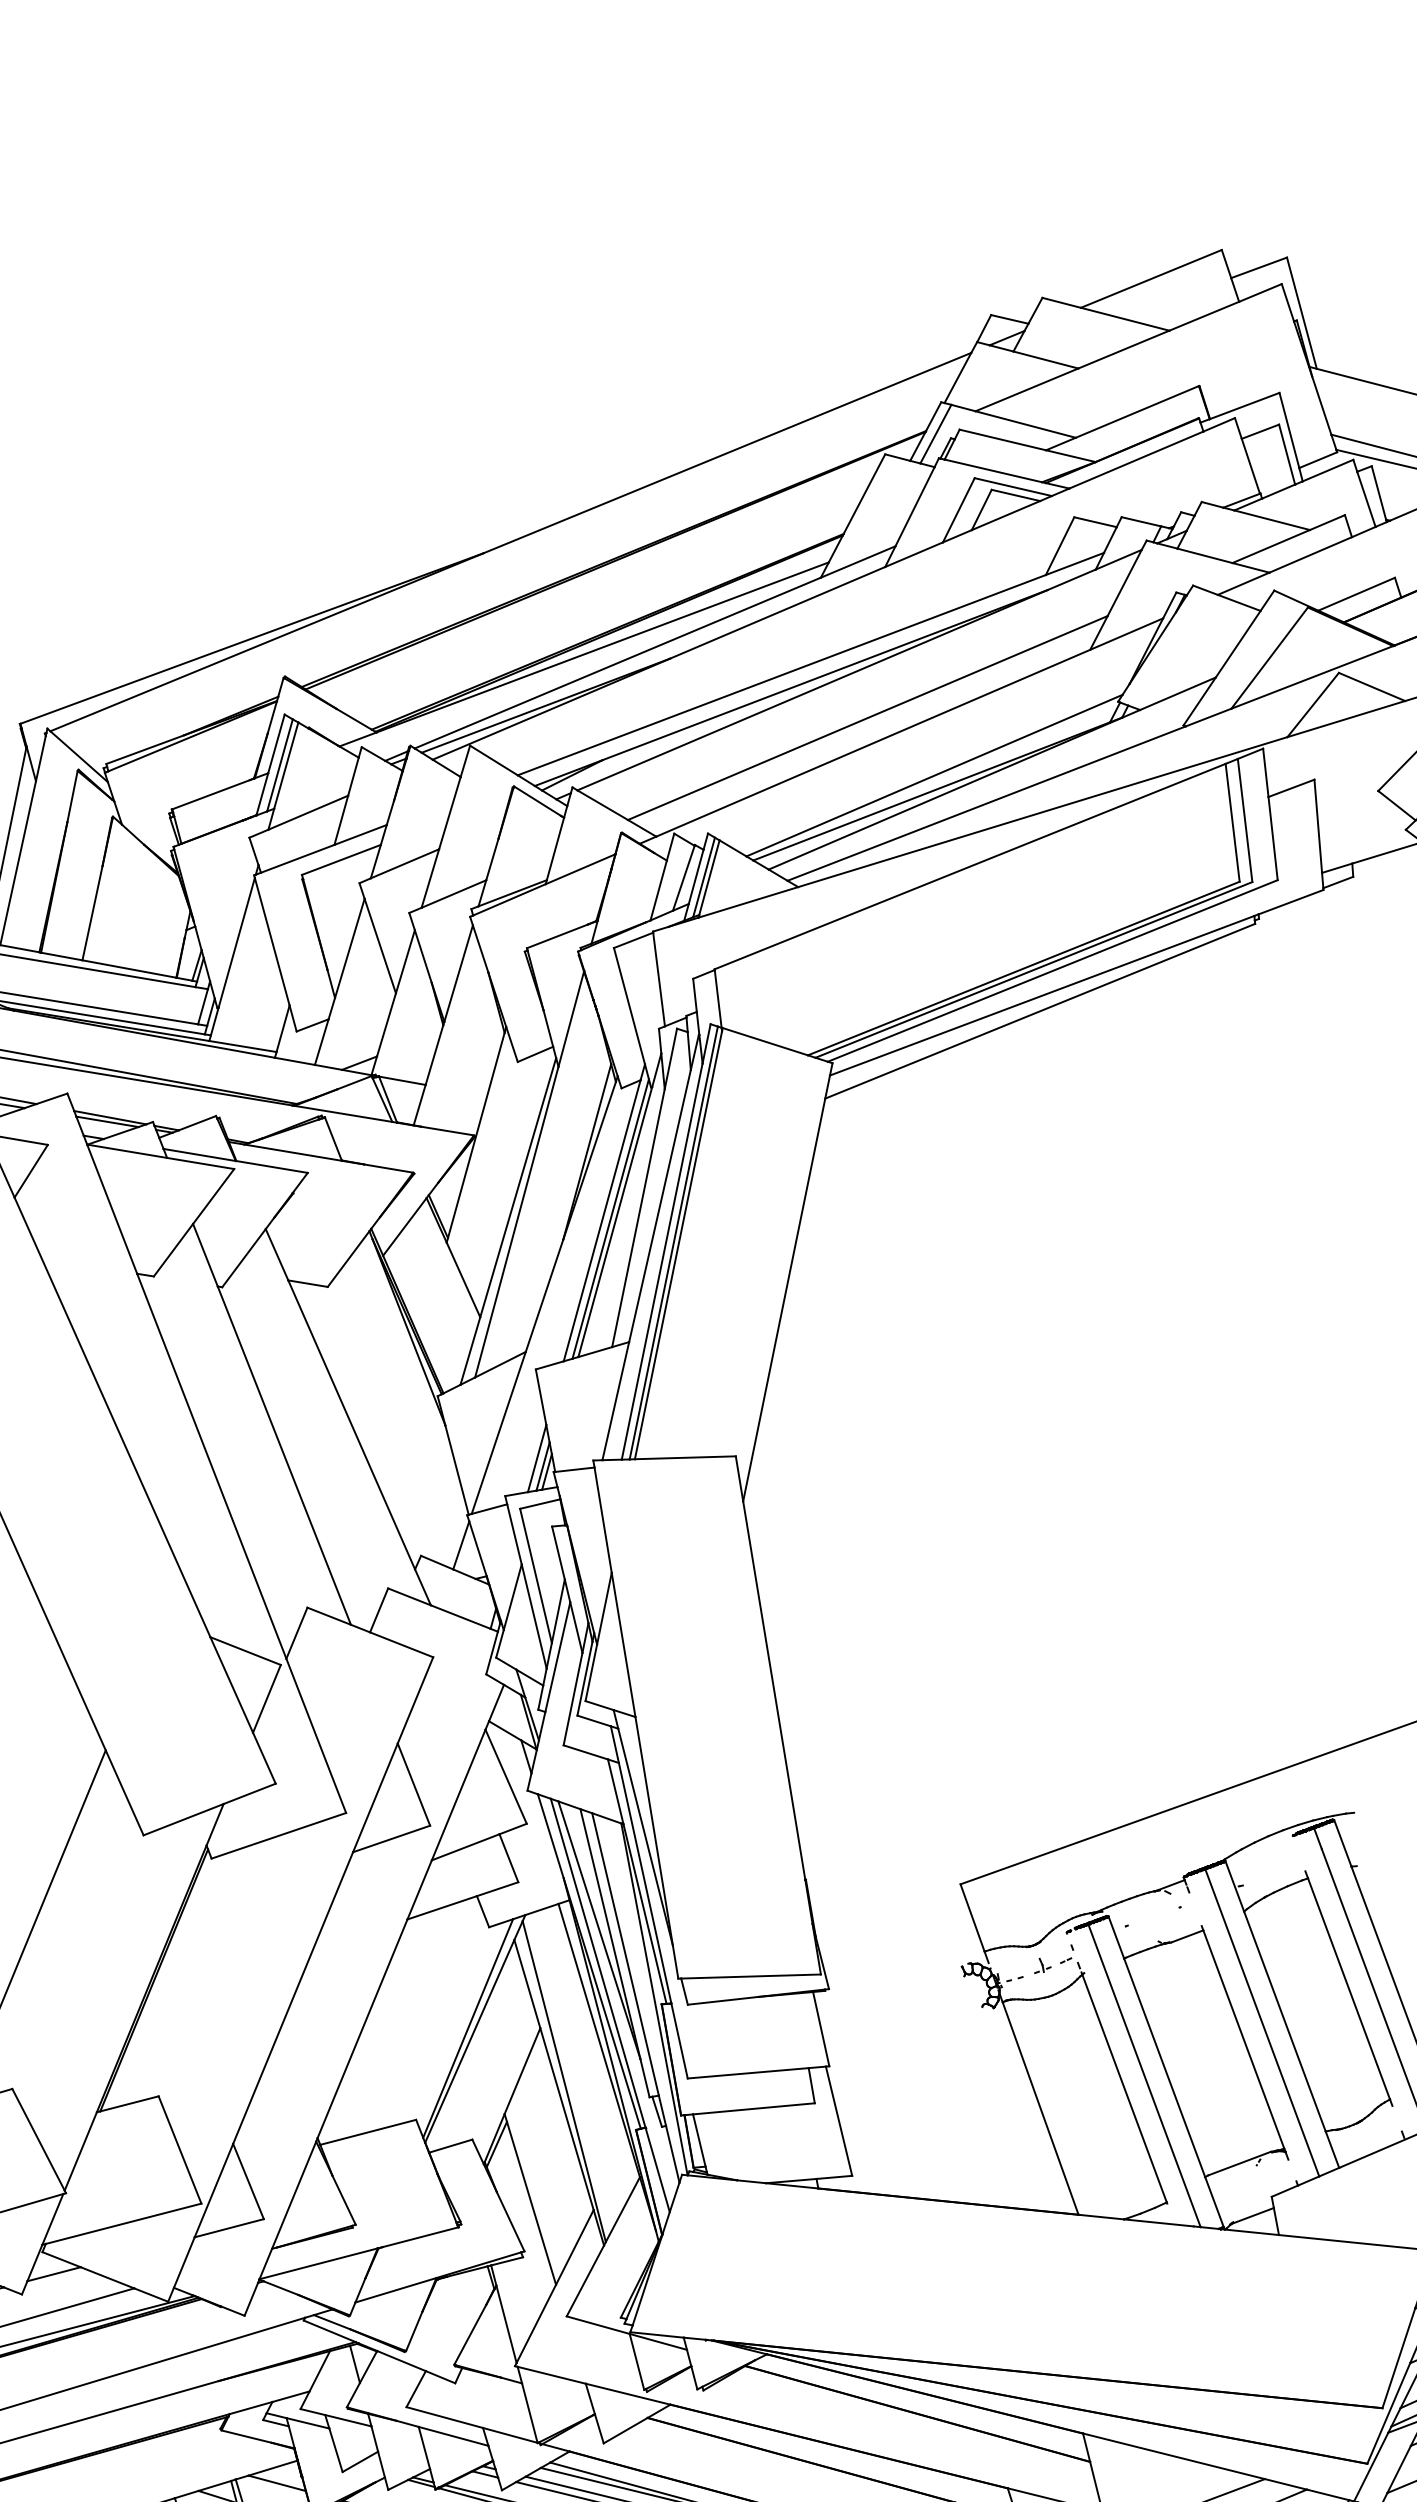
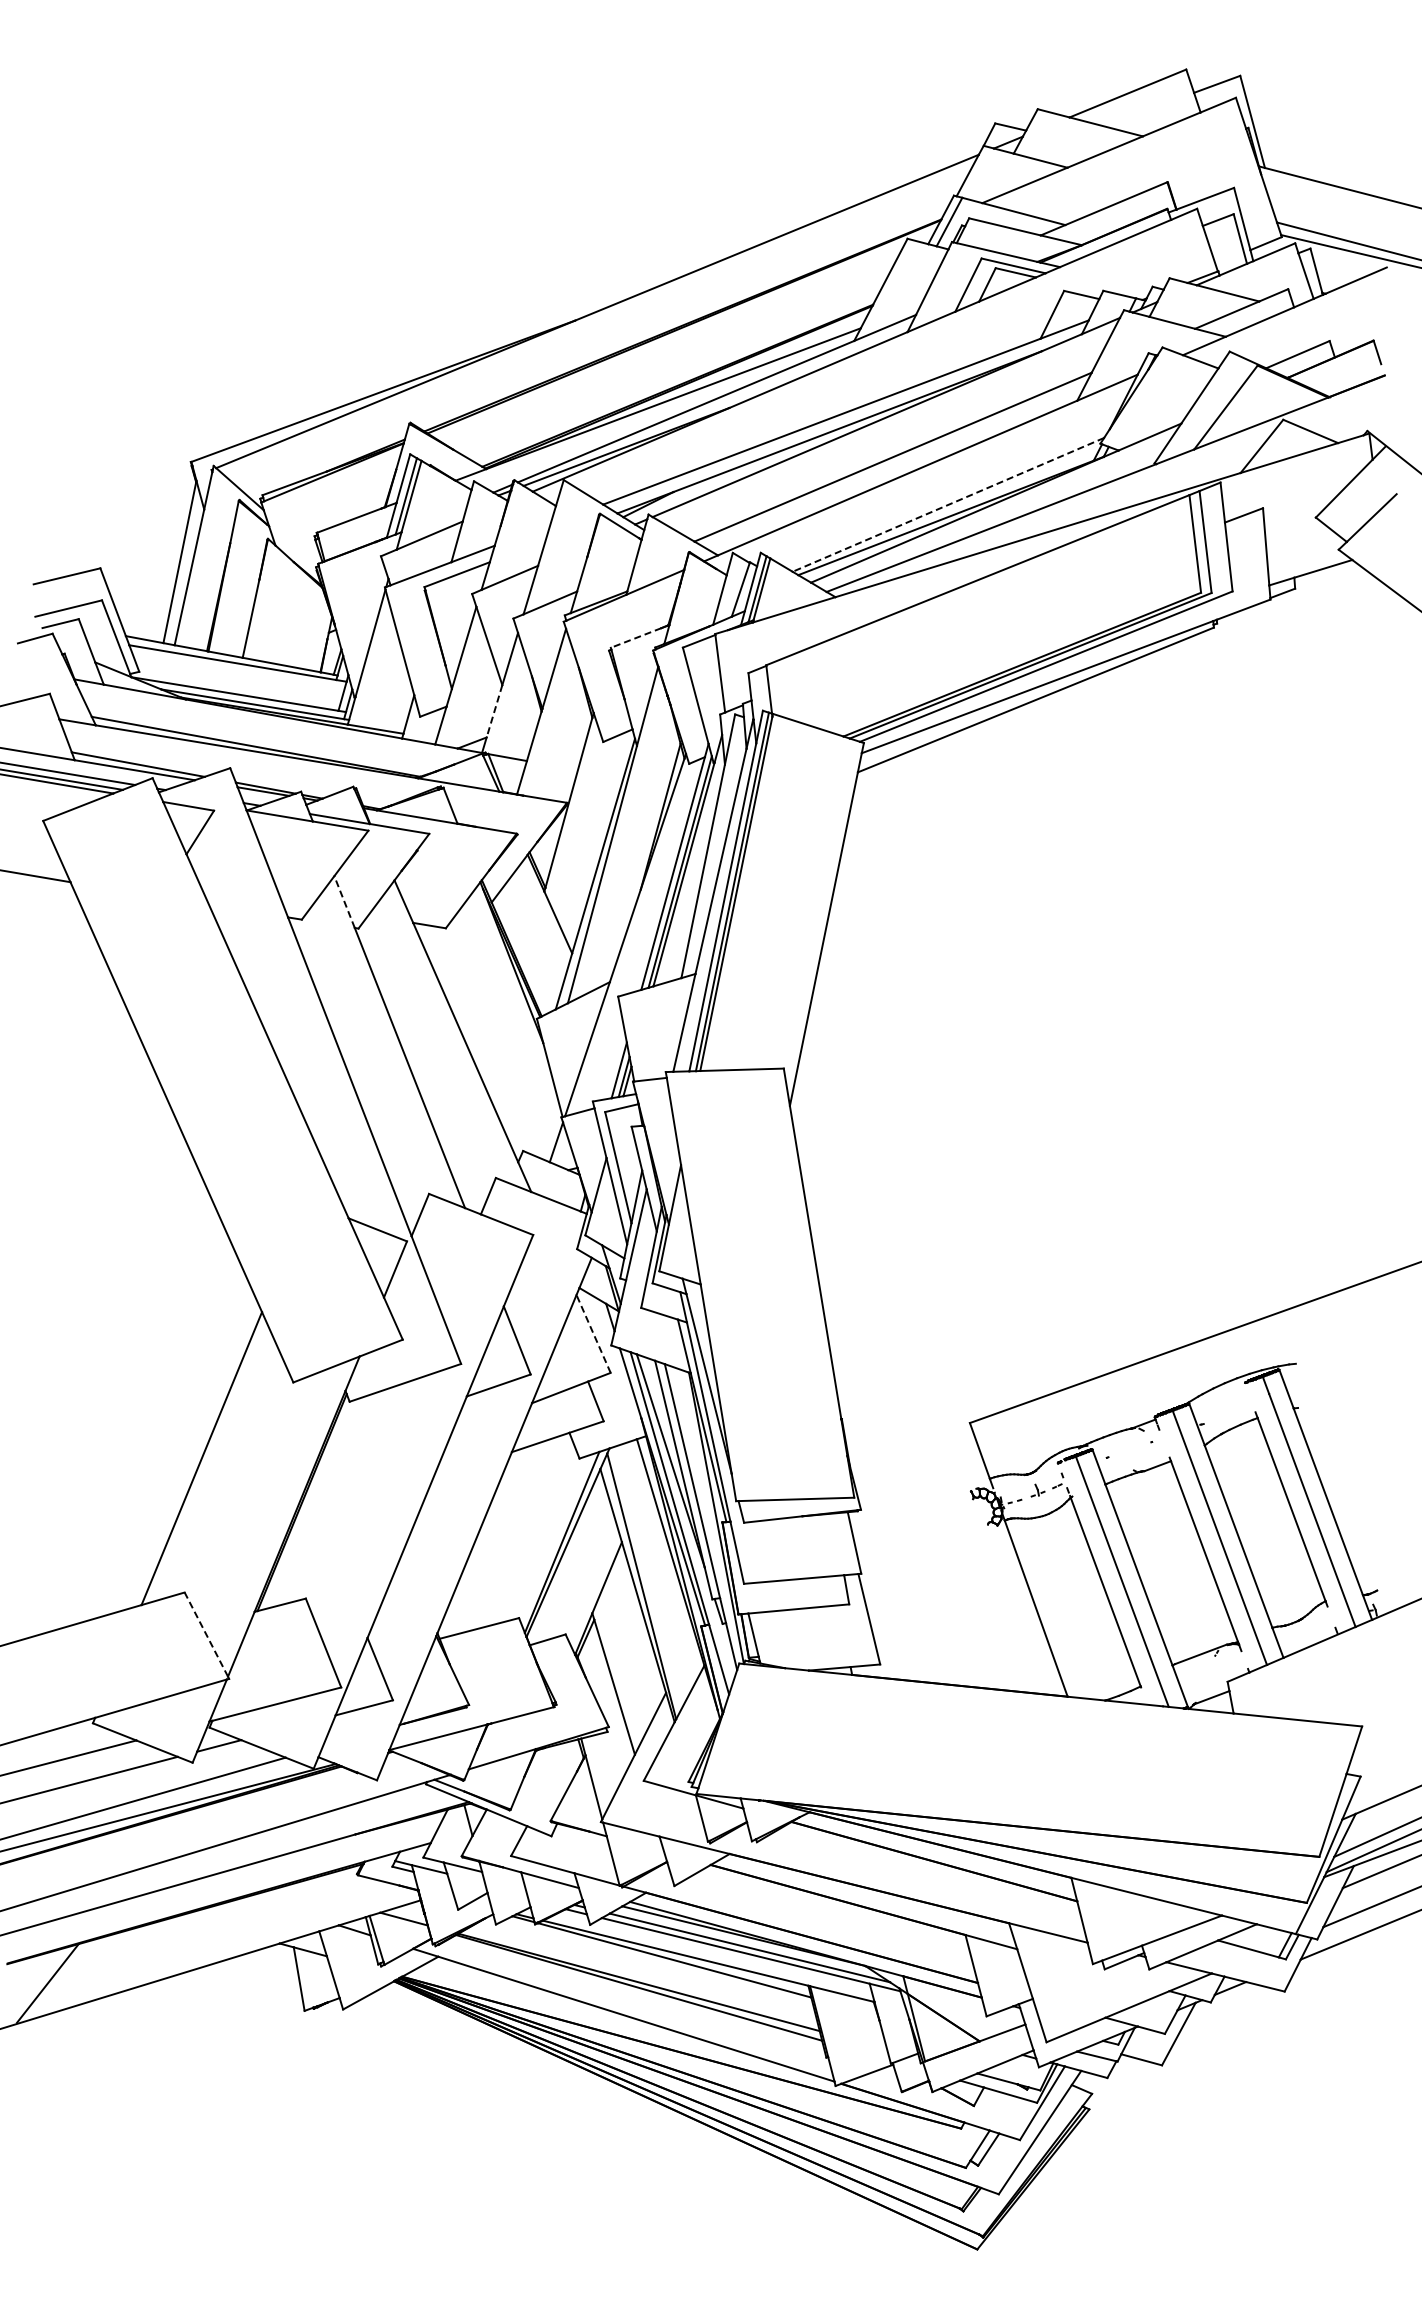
line: (934, 775) -> (948, 504), solid -> dashed
line: (556, 936) -> (635, 638), solid -> dashed
line: (386, 1025) -> (494, 711), solid -> dashed
line: (205, 1255) -> (344, 902), solid -> dashed
line: (506, 1776) -> (593, 1333), solid -> dashed
line: (38, 2139) -> (206, 1634), solid -> dashed

